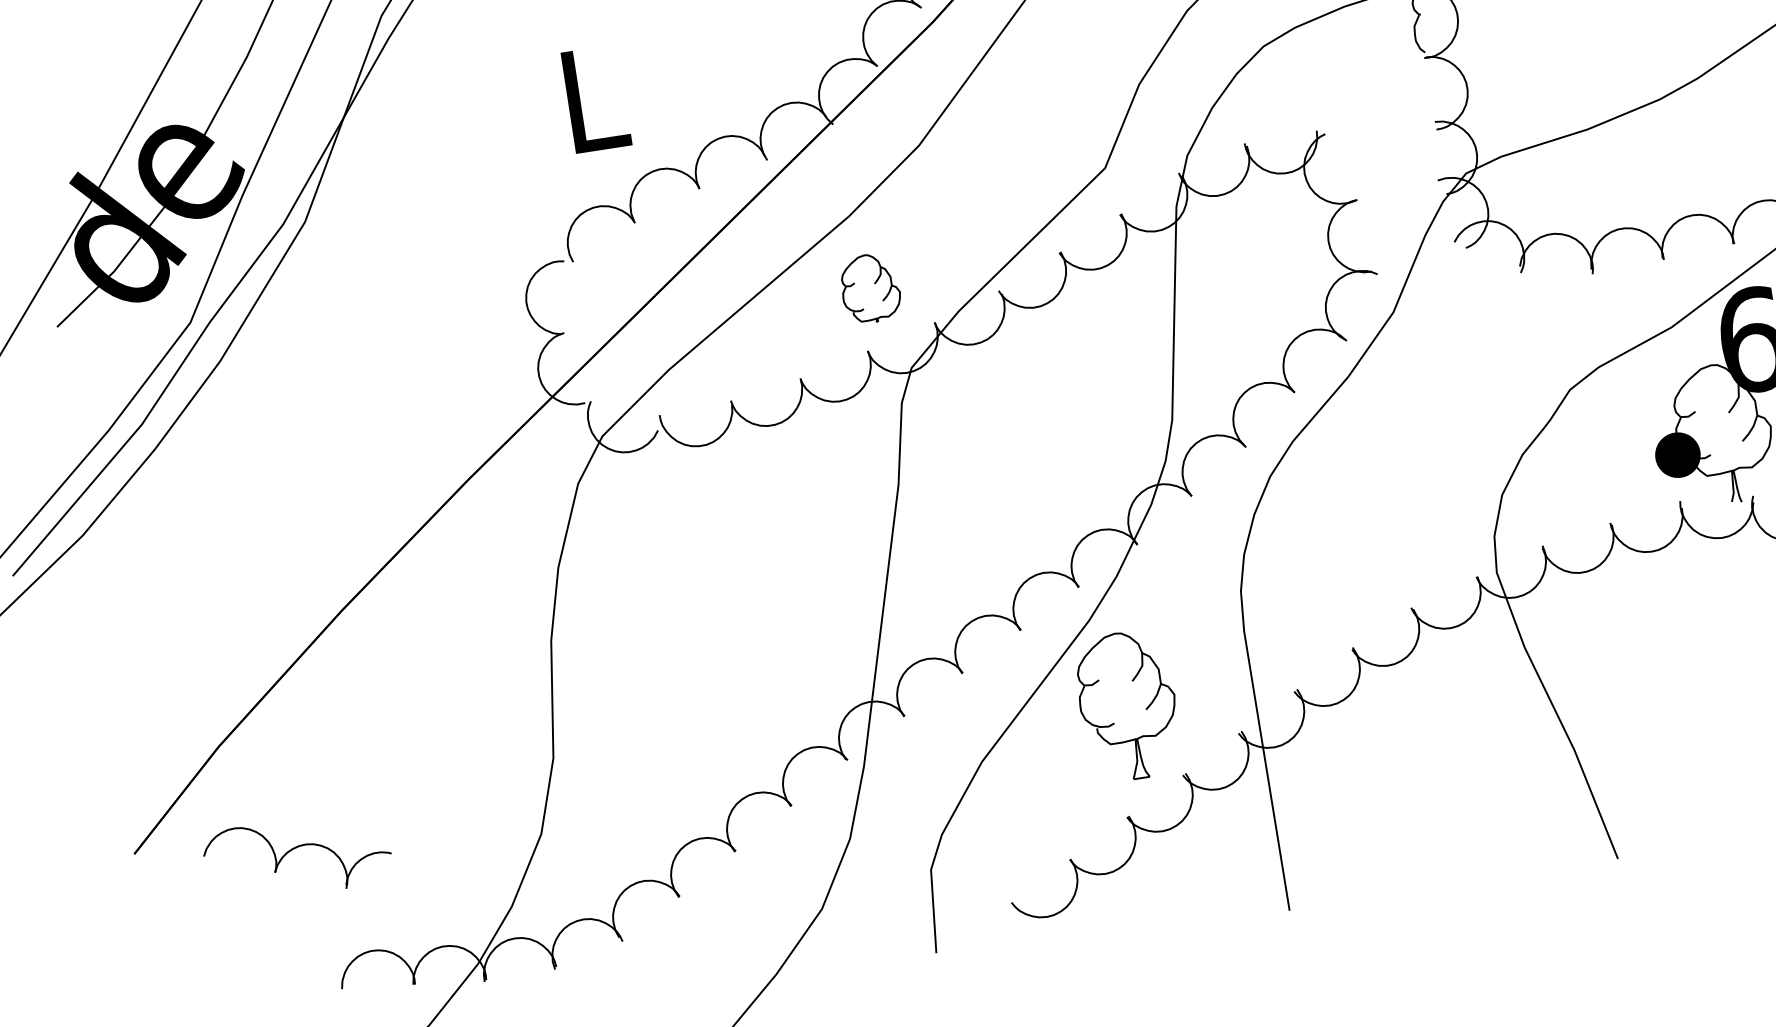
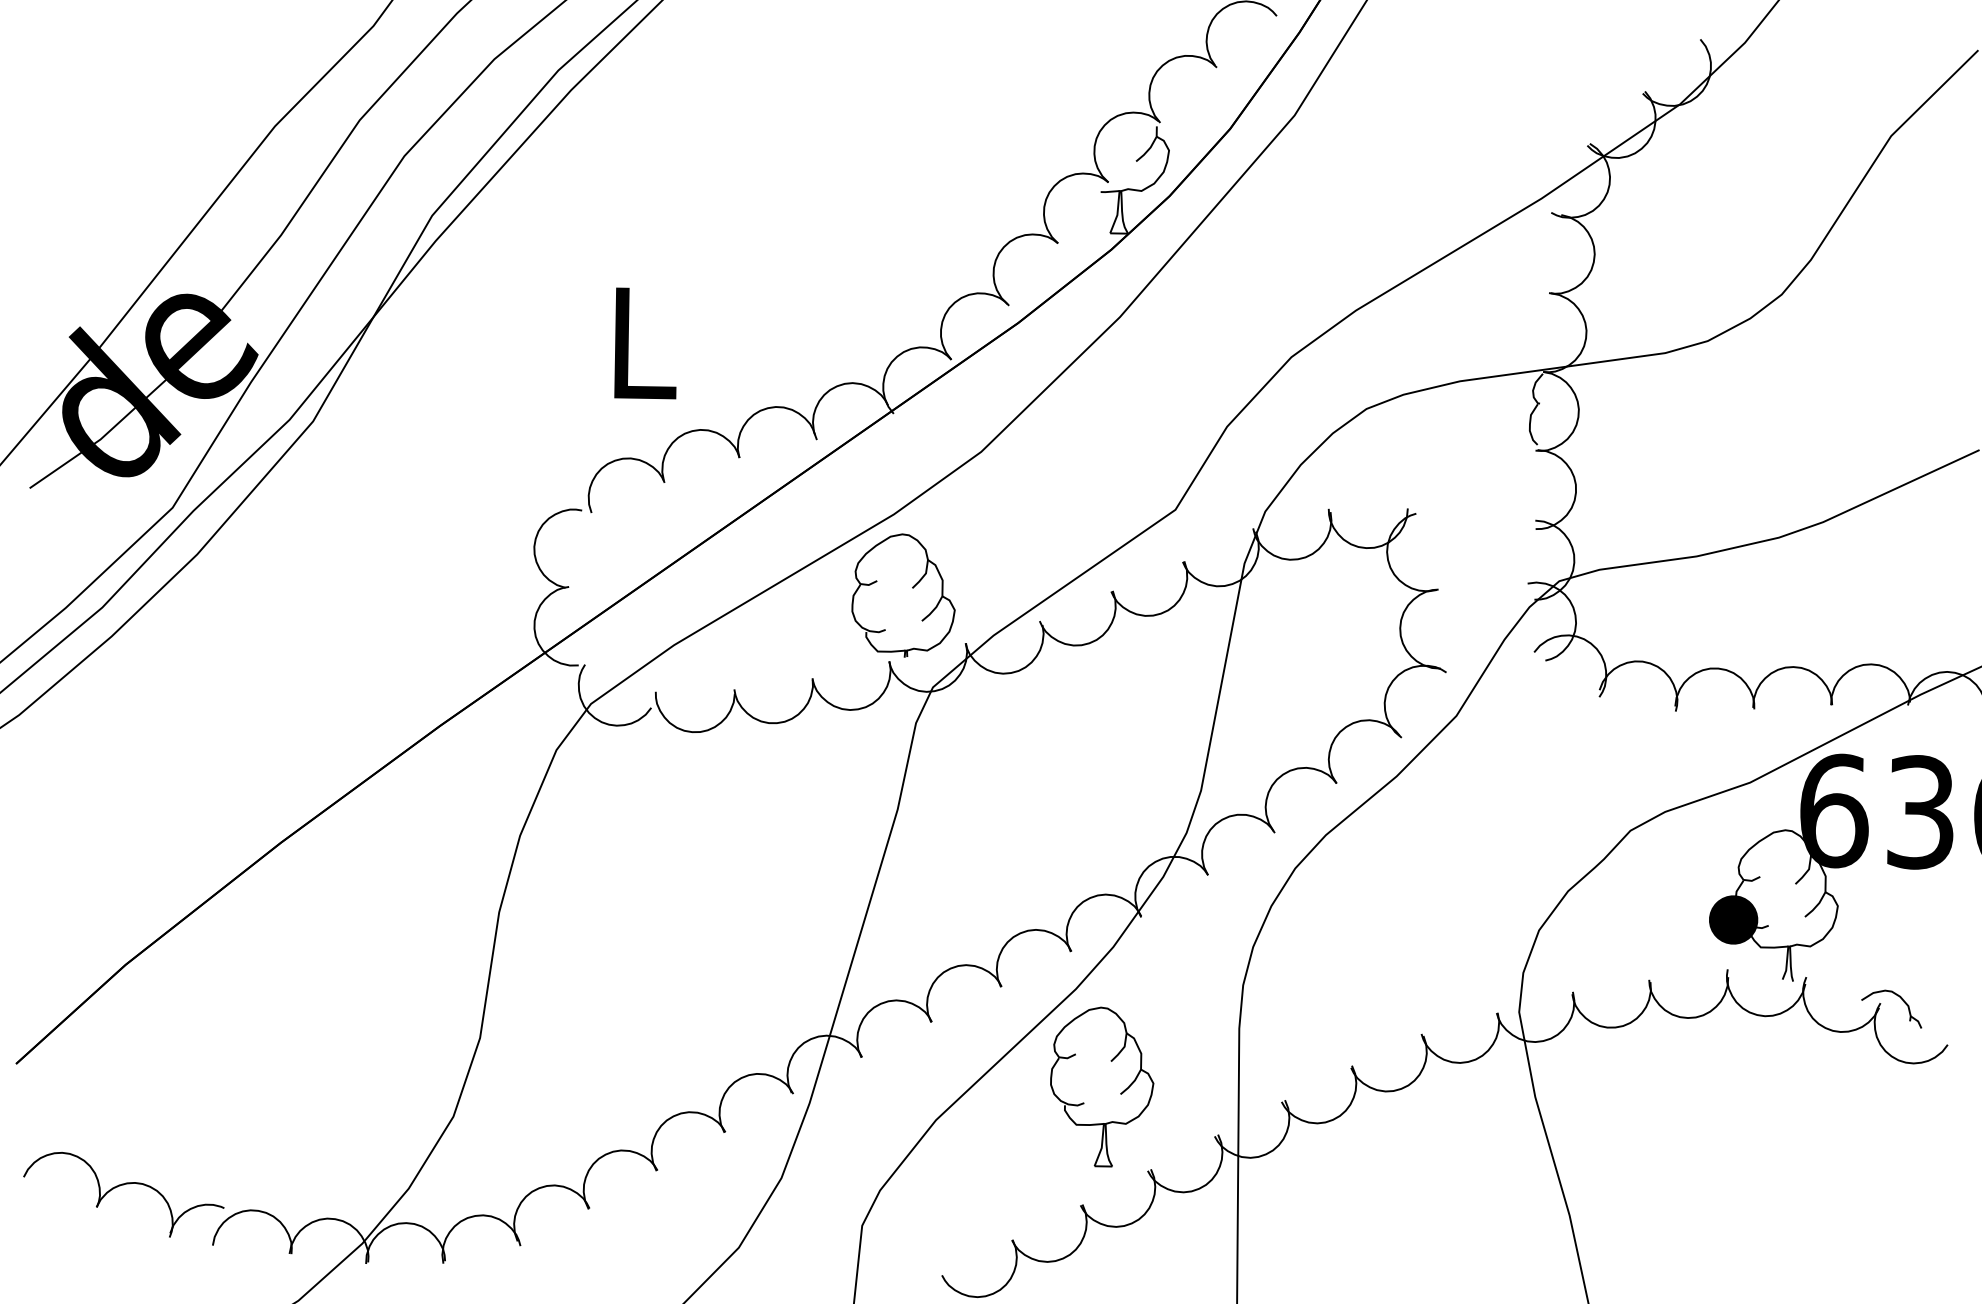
part: (870, 288) -> (903, 595), size x1.67
part: (293, 849) -> (120, 1186), moved

